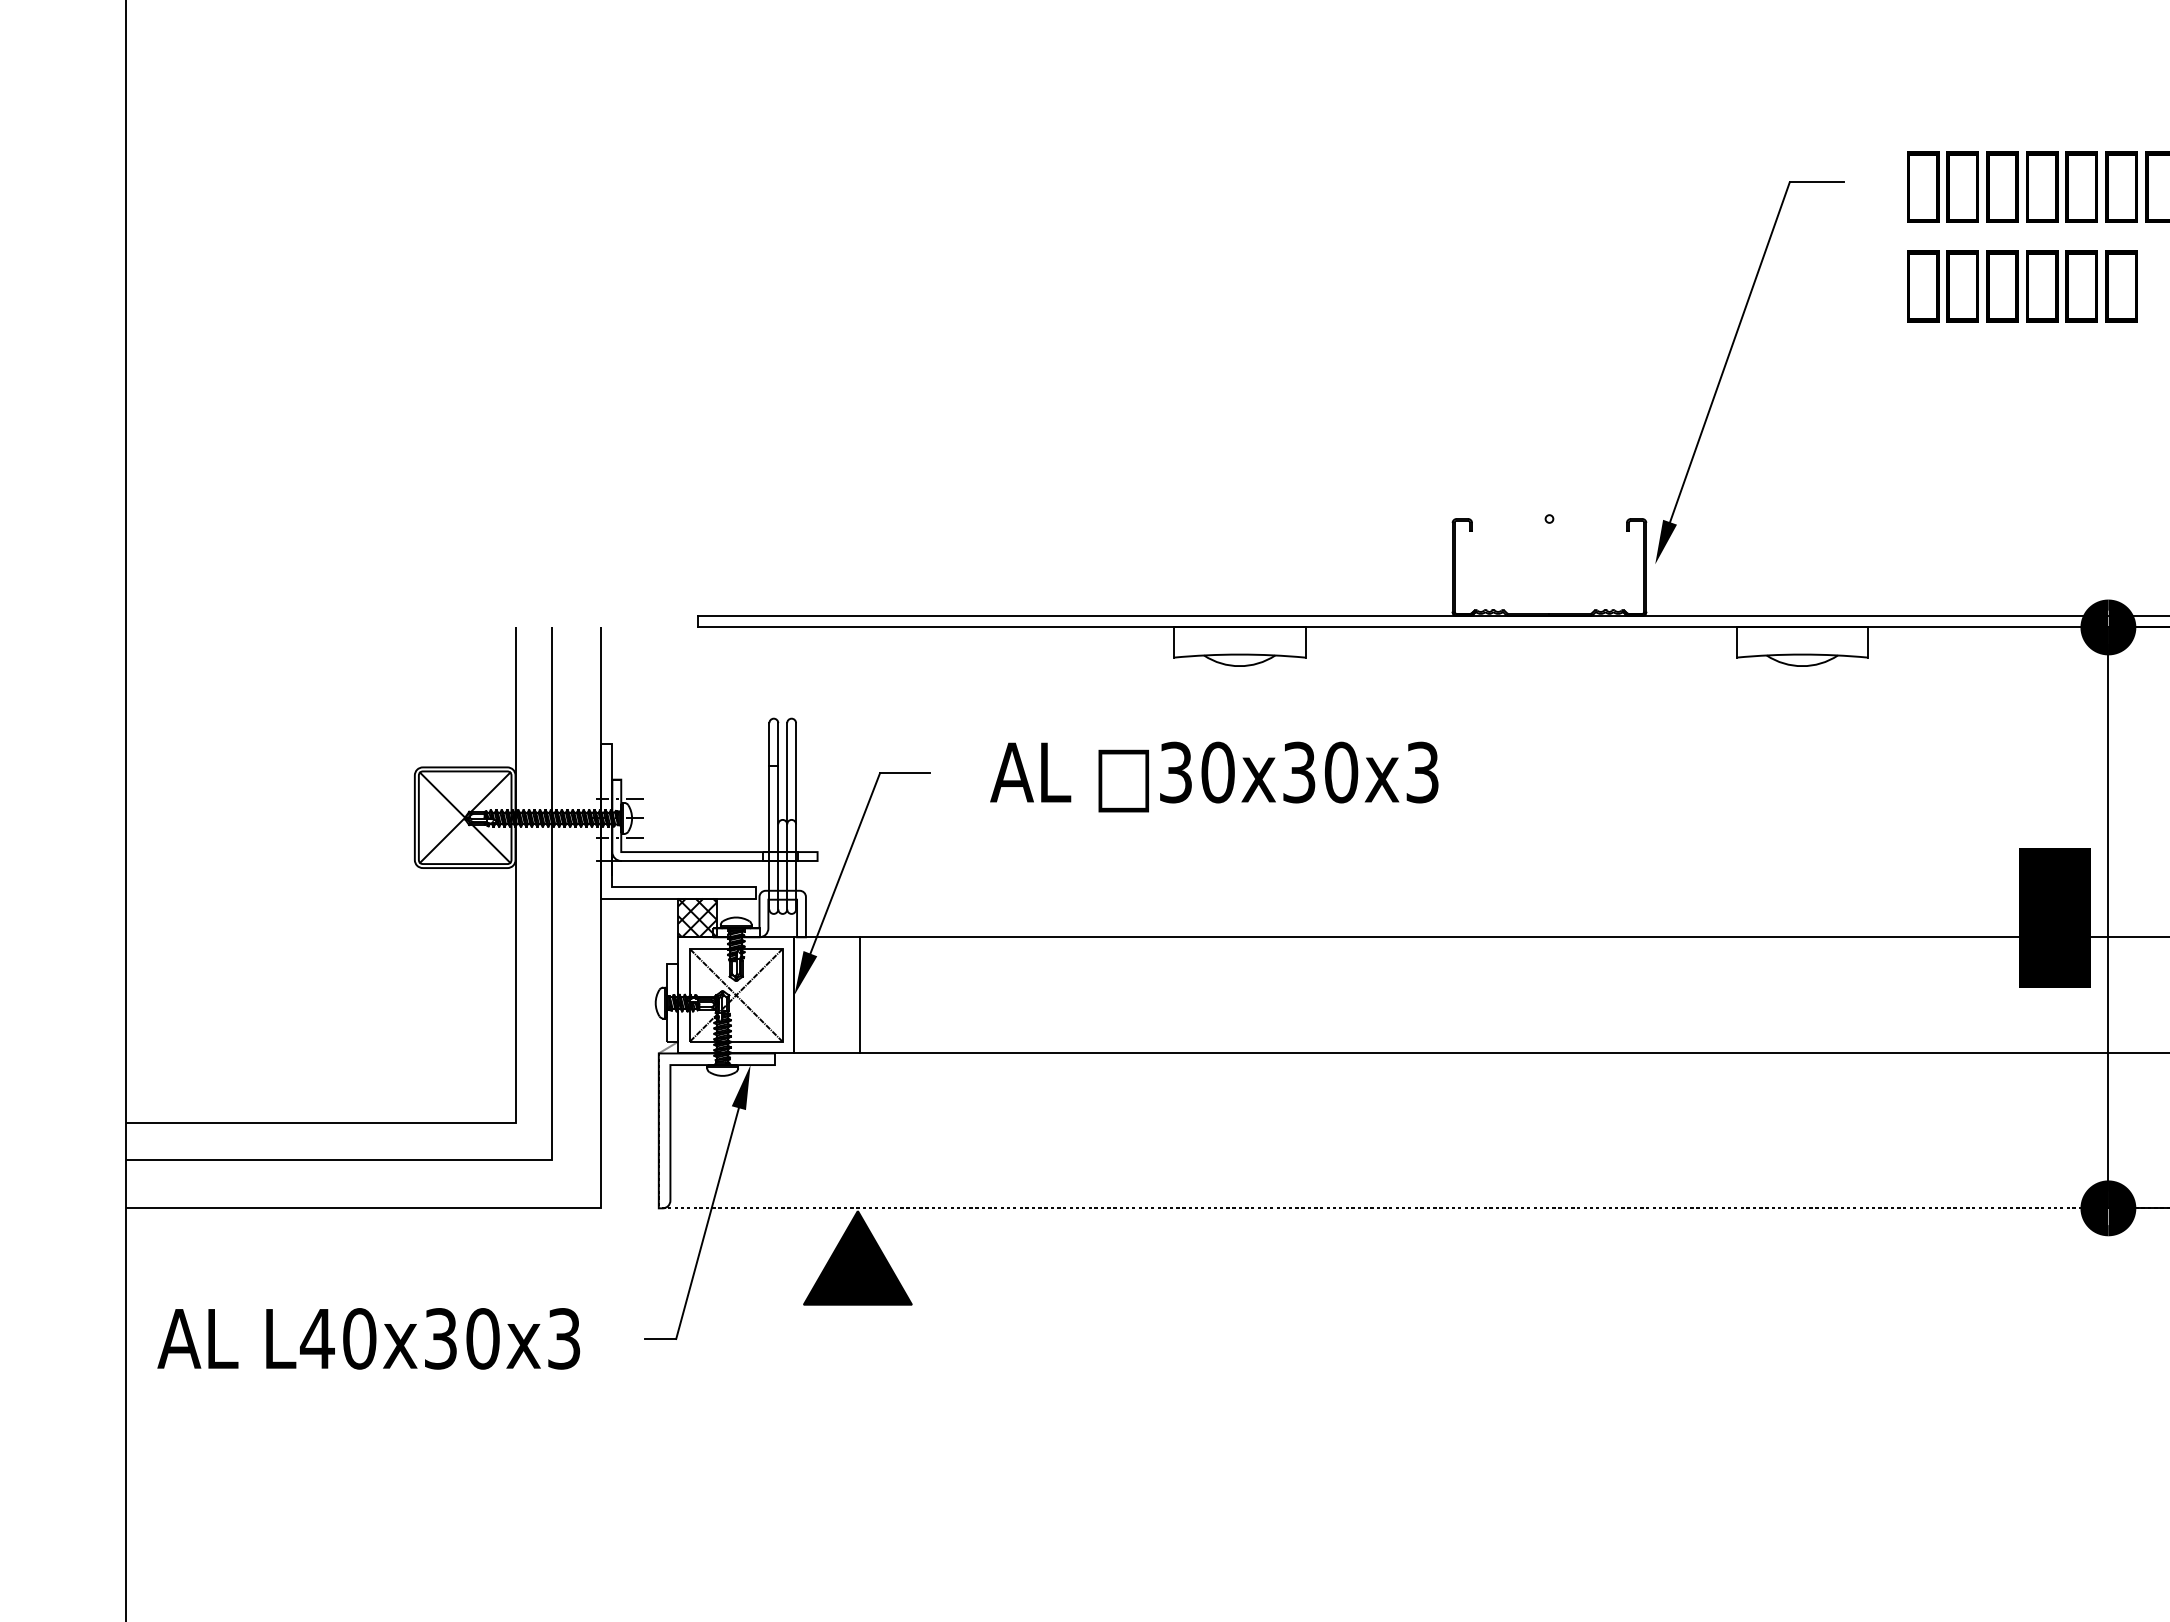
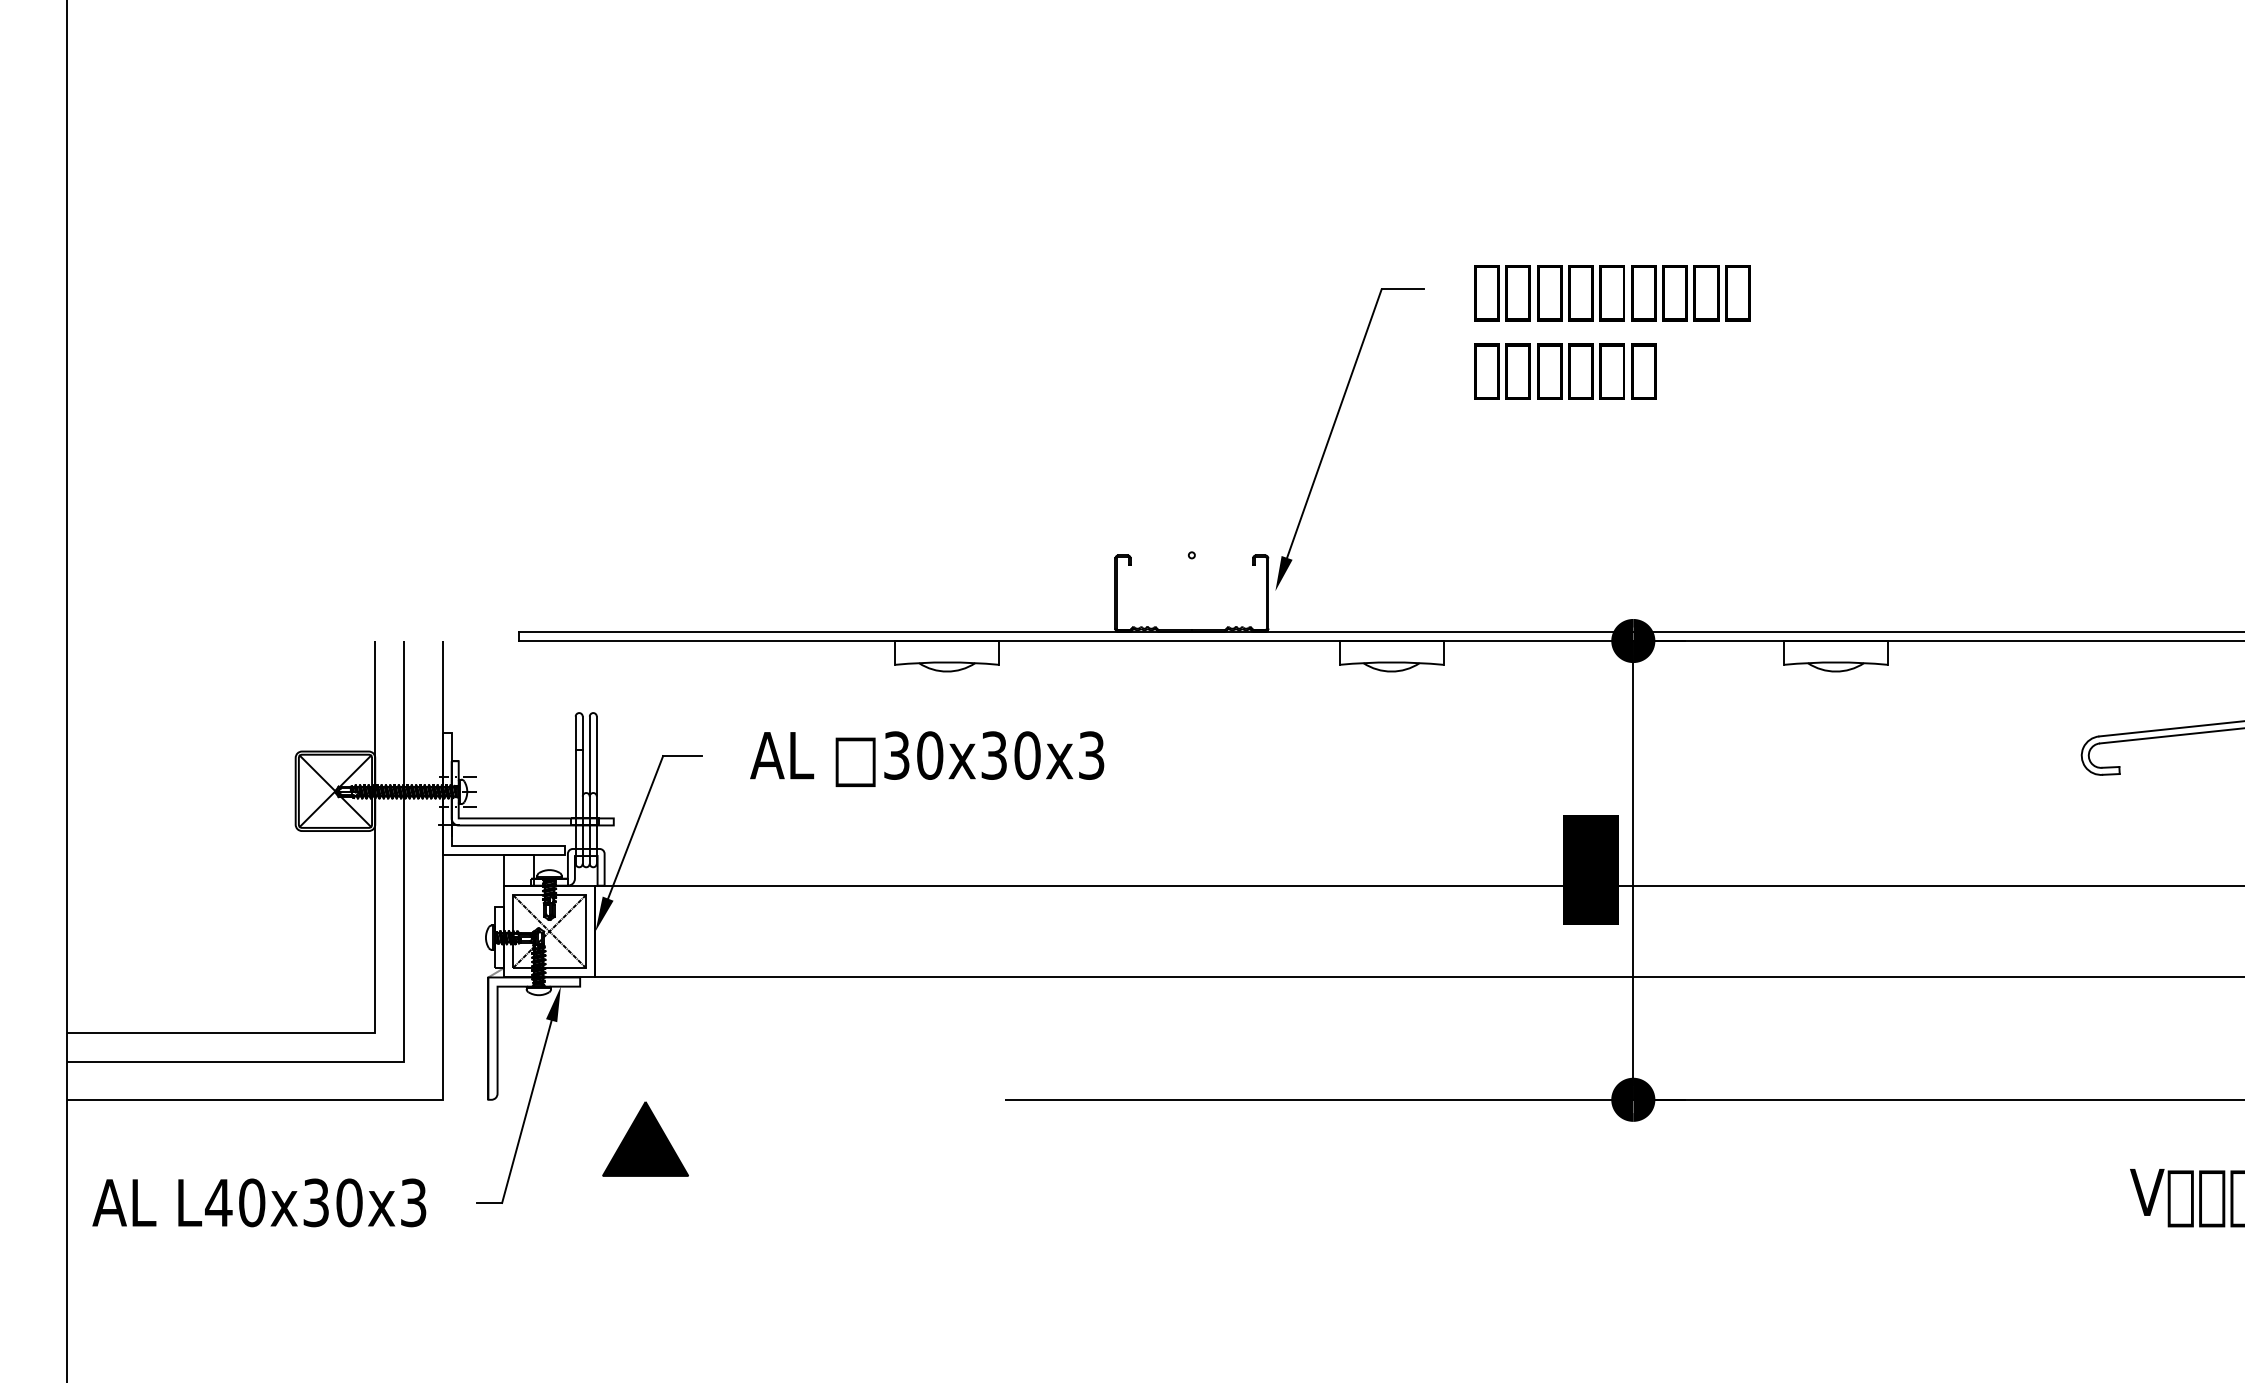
hatch: (696, 918) -> (518, 870), removed
line: (860, 995) -> (647, 931), removed

